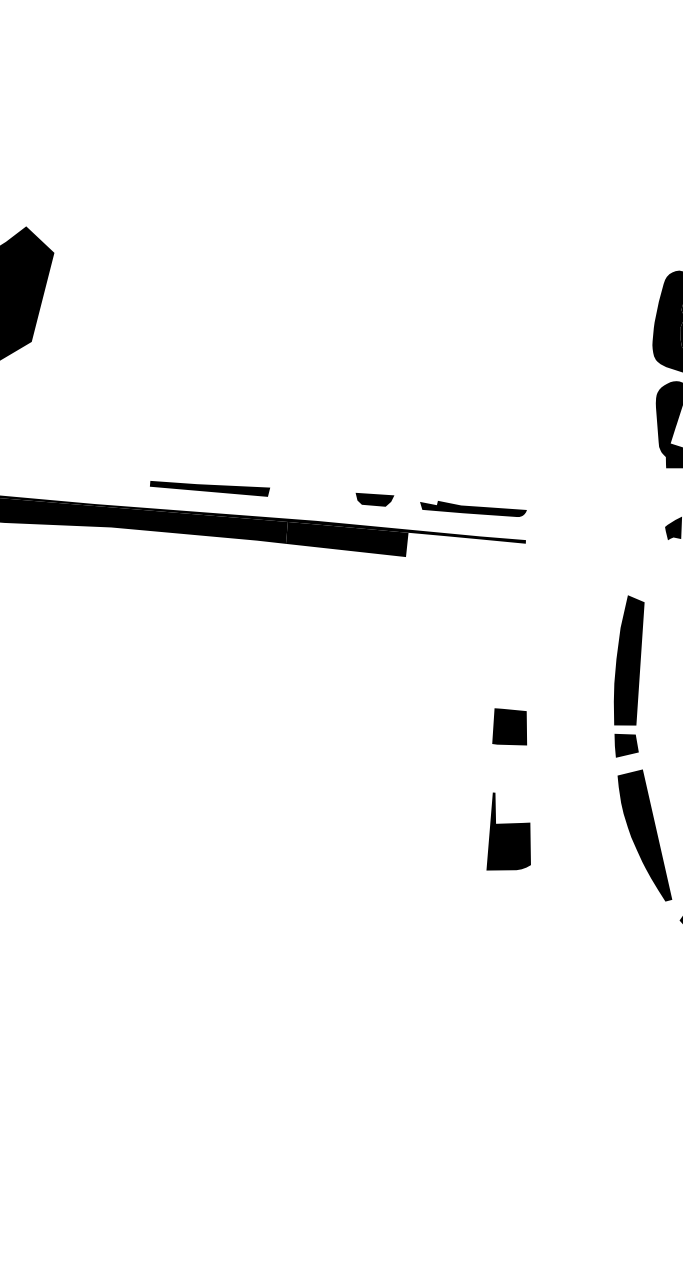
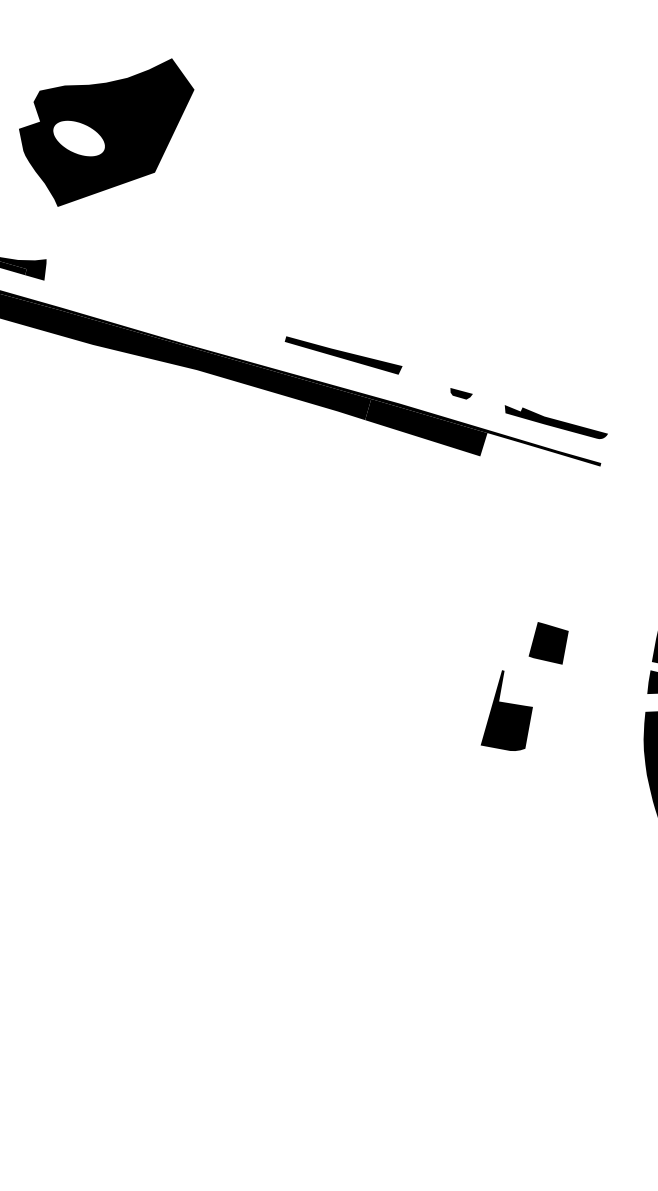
part: (209, 488) -> (342, 355), moved
part: (374, 499) -> (460, 393), size x0.6
part: (508, 831) -> (509, 711), moved

